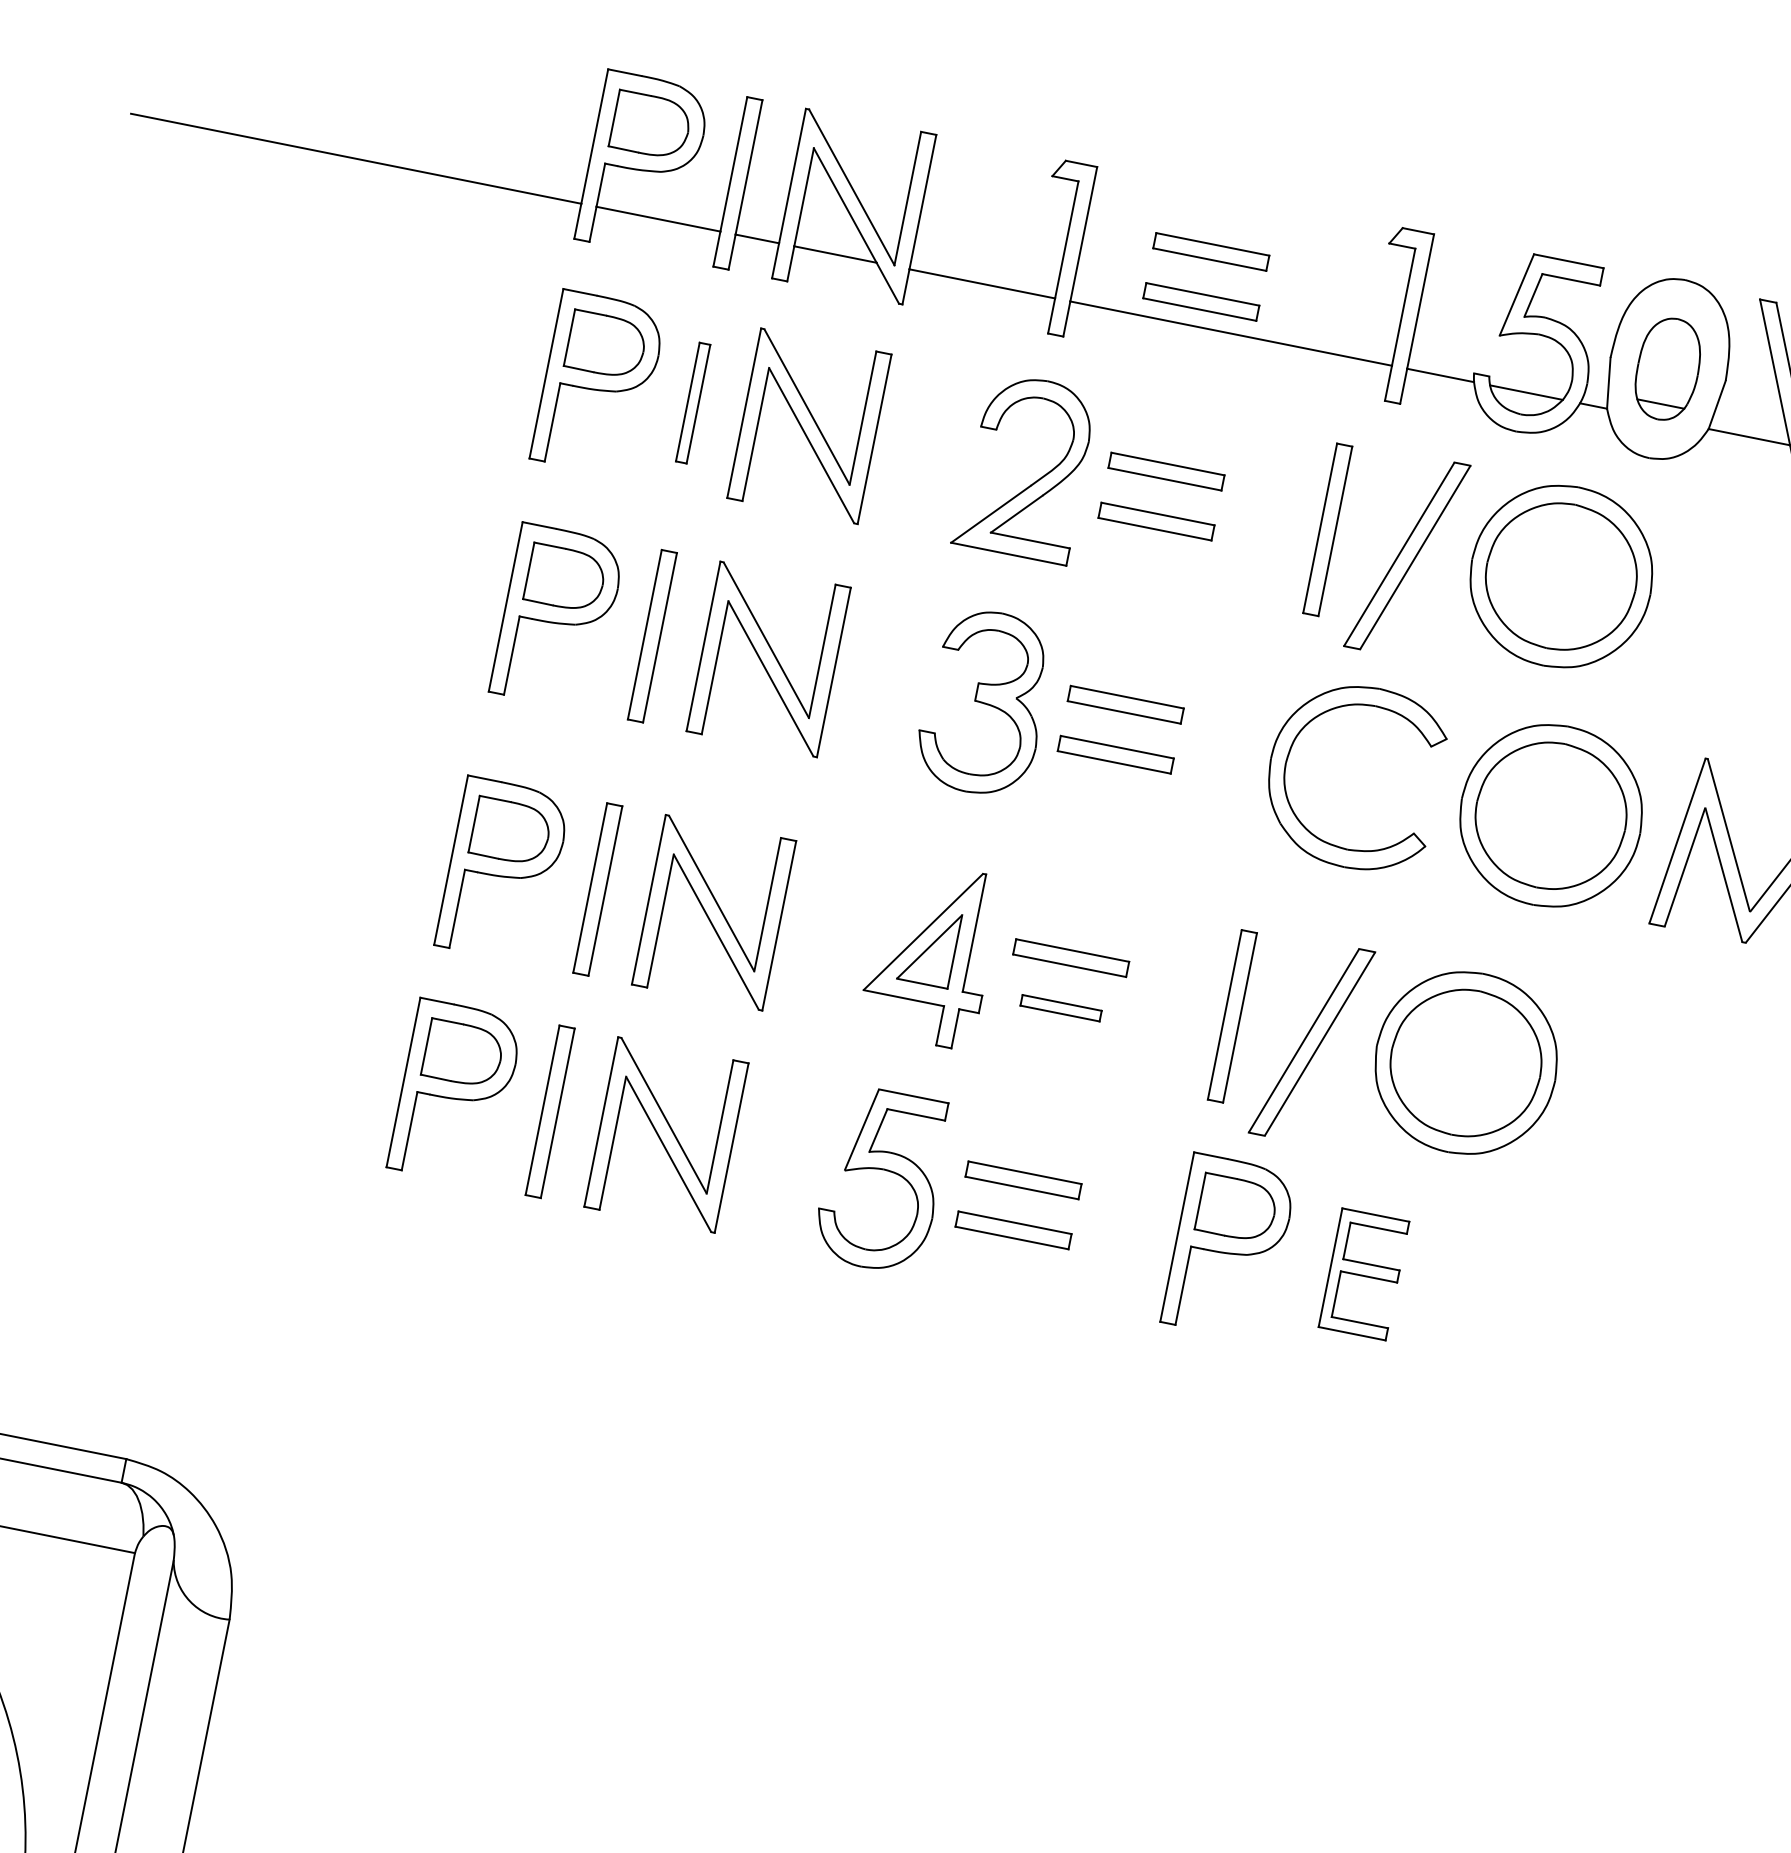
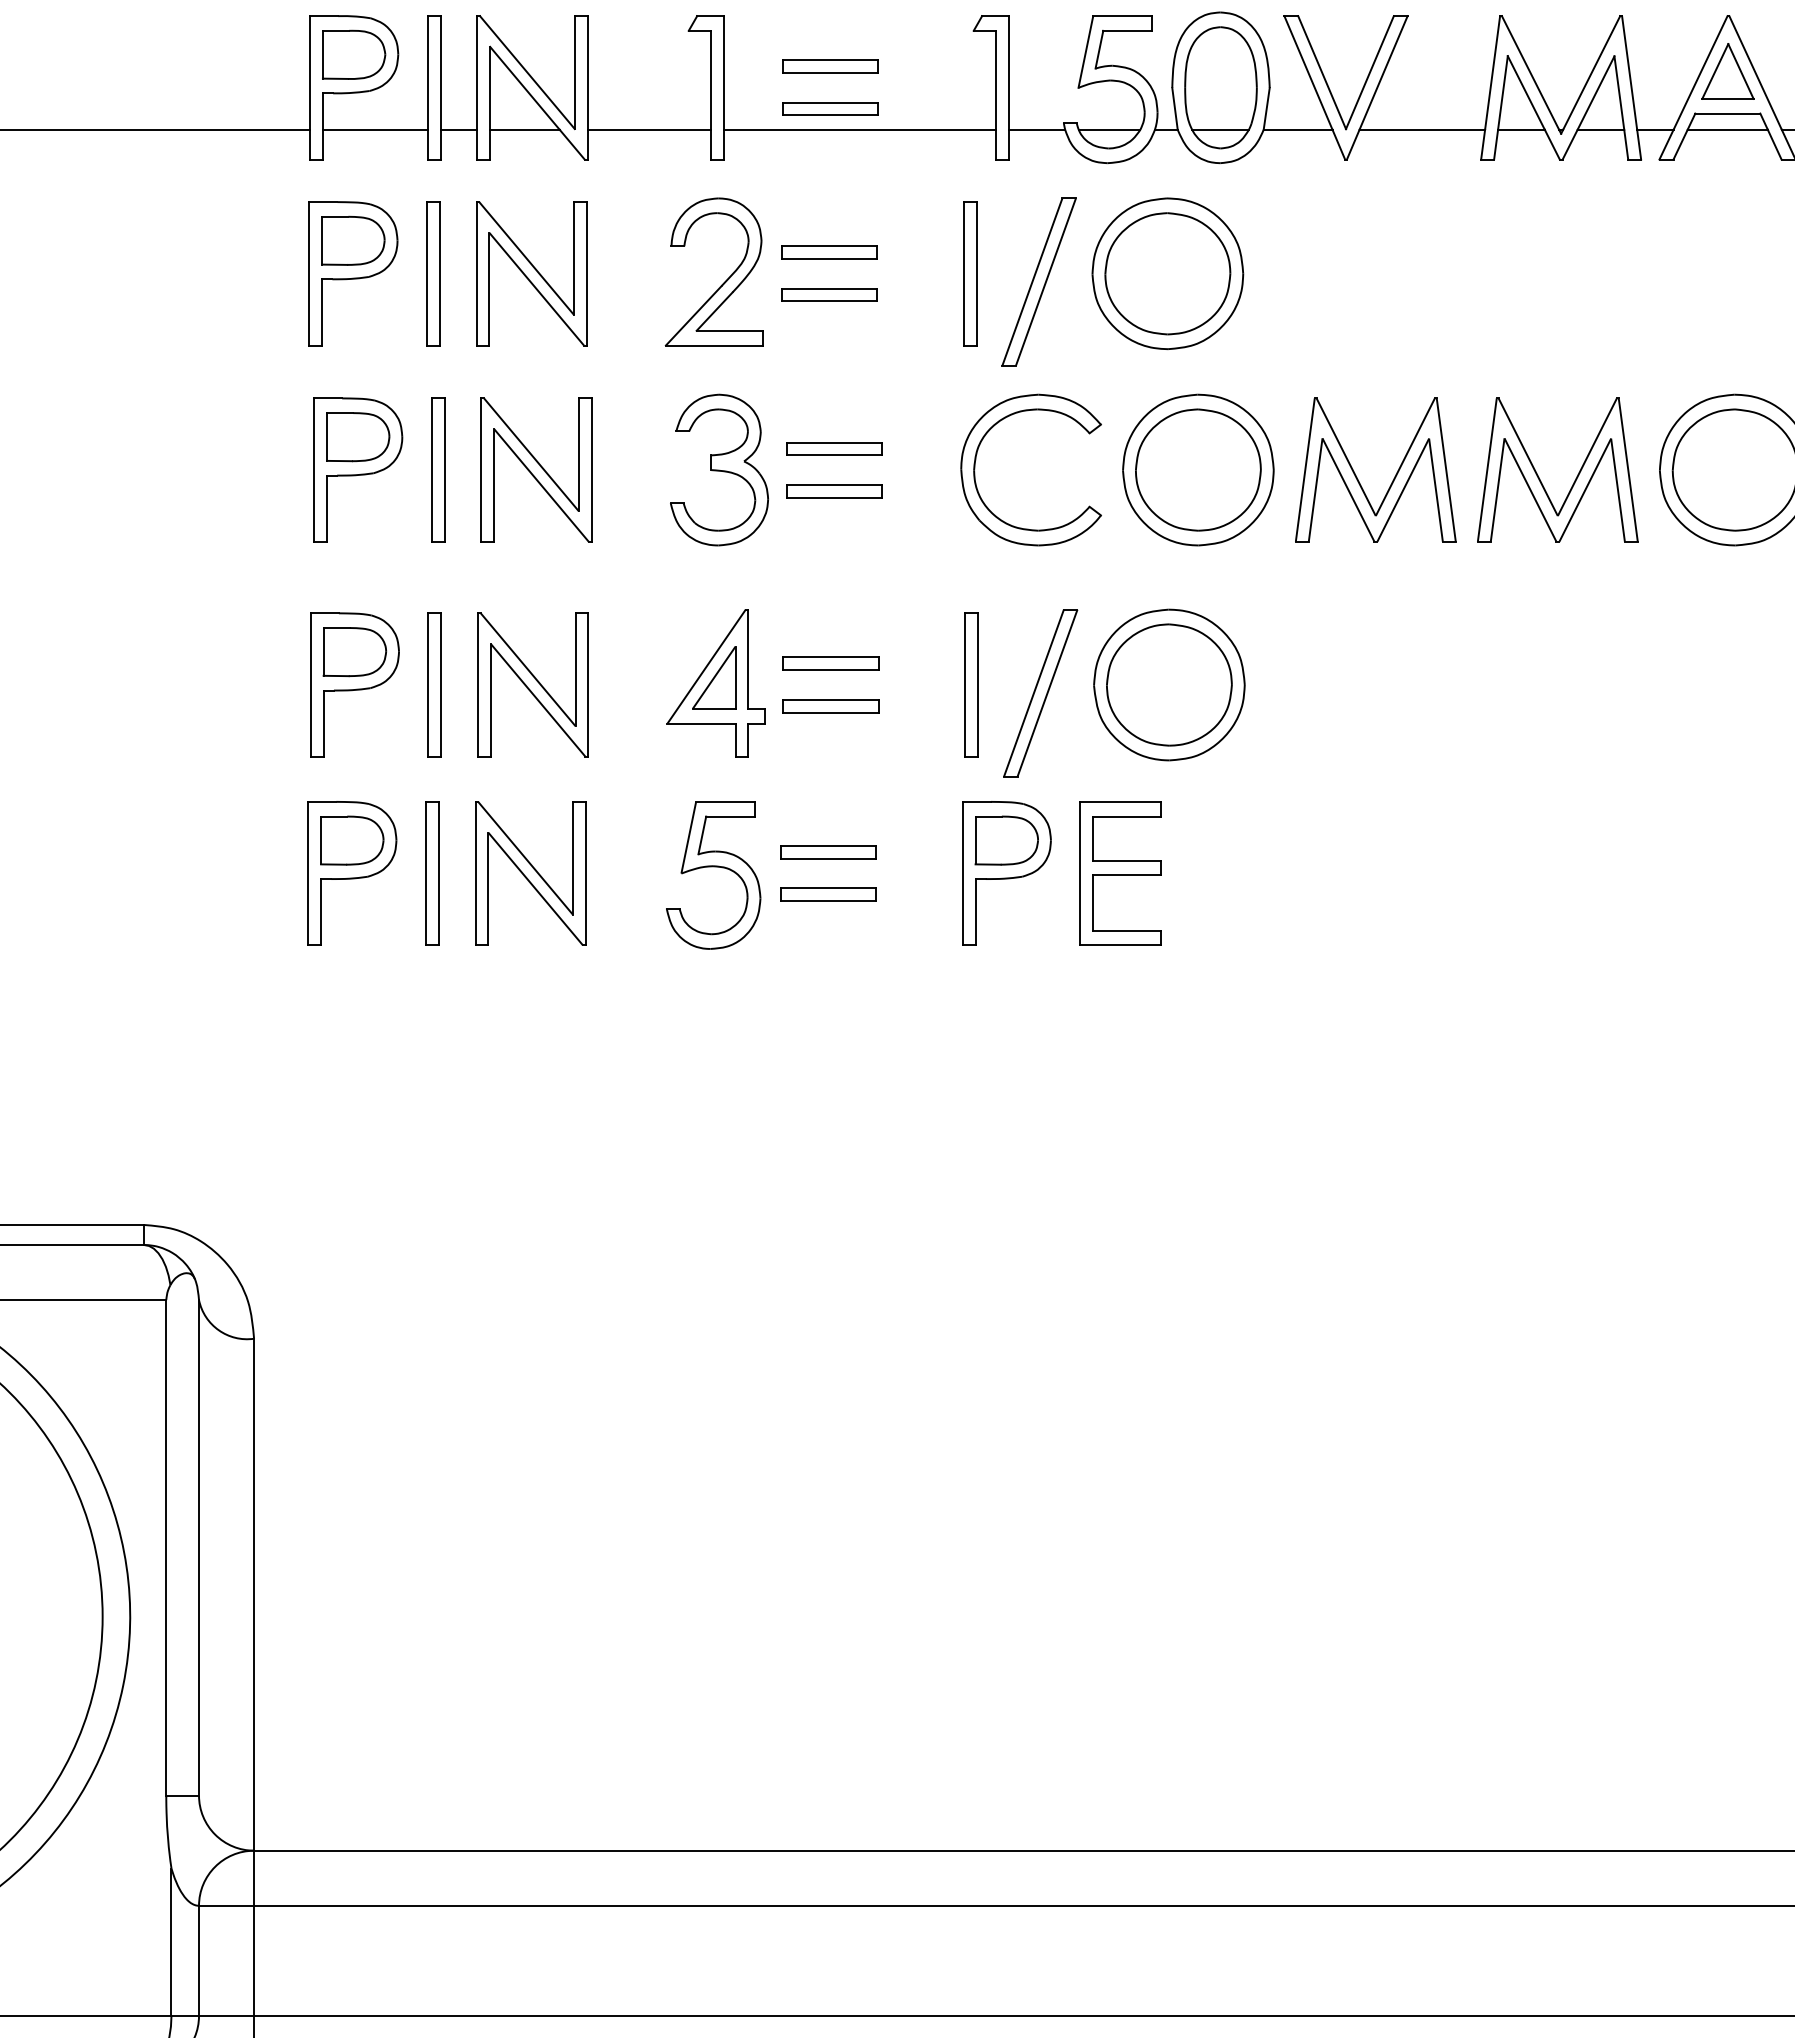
part: (1667, 368) -> (1220, 87), size x1.43
part: (693, 402) -> (433, 273), size x1.43
part: (1060, 1008) -> (830, 706), size x1.43
part: (1363, 1274) -> (1120, 873), size x1.43

